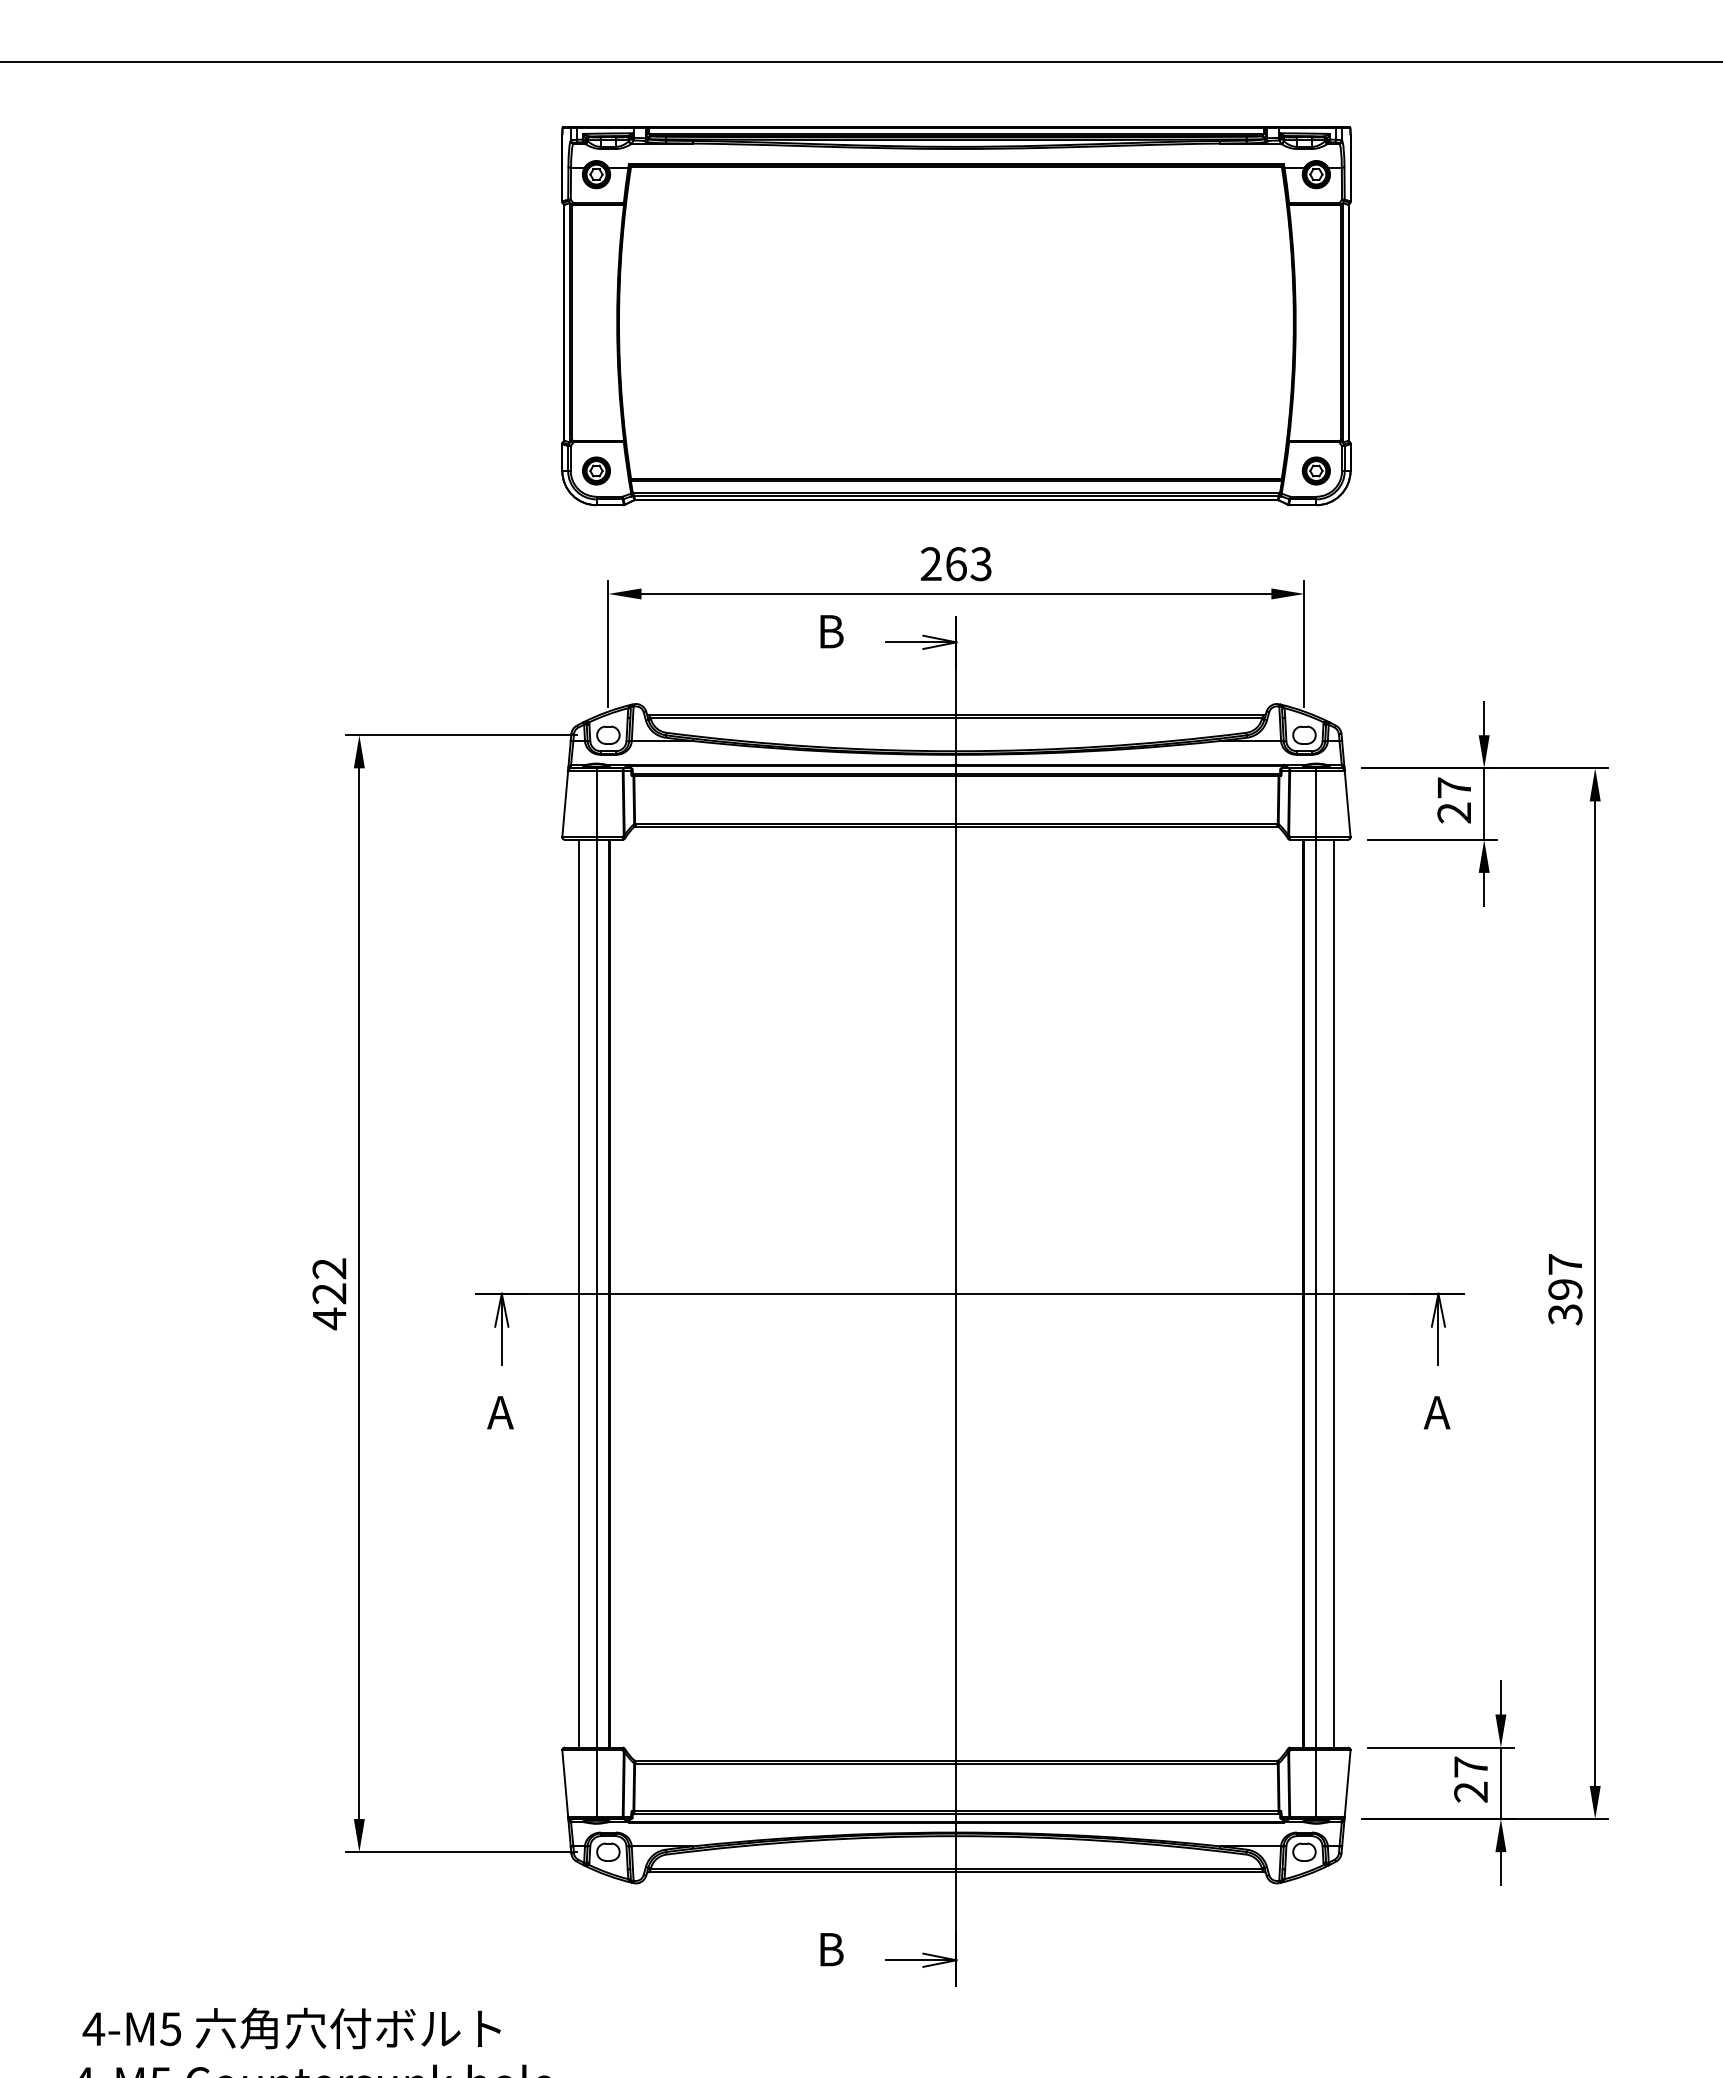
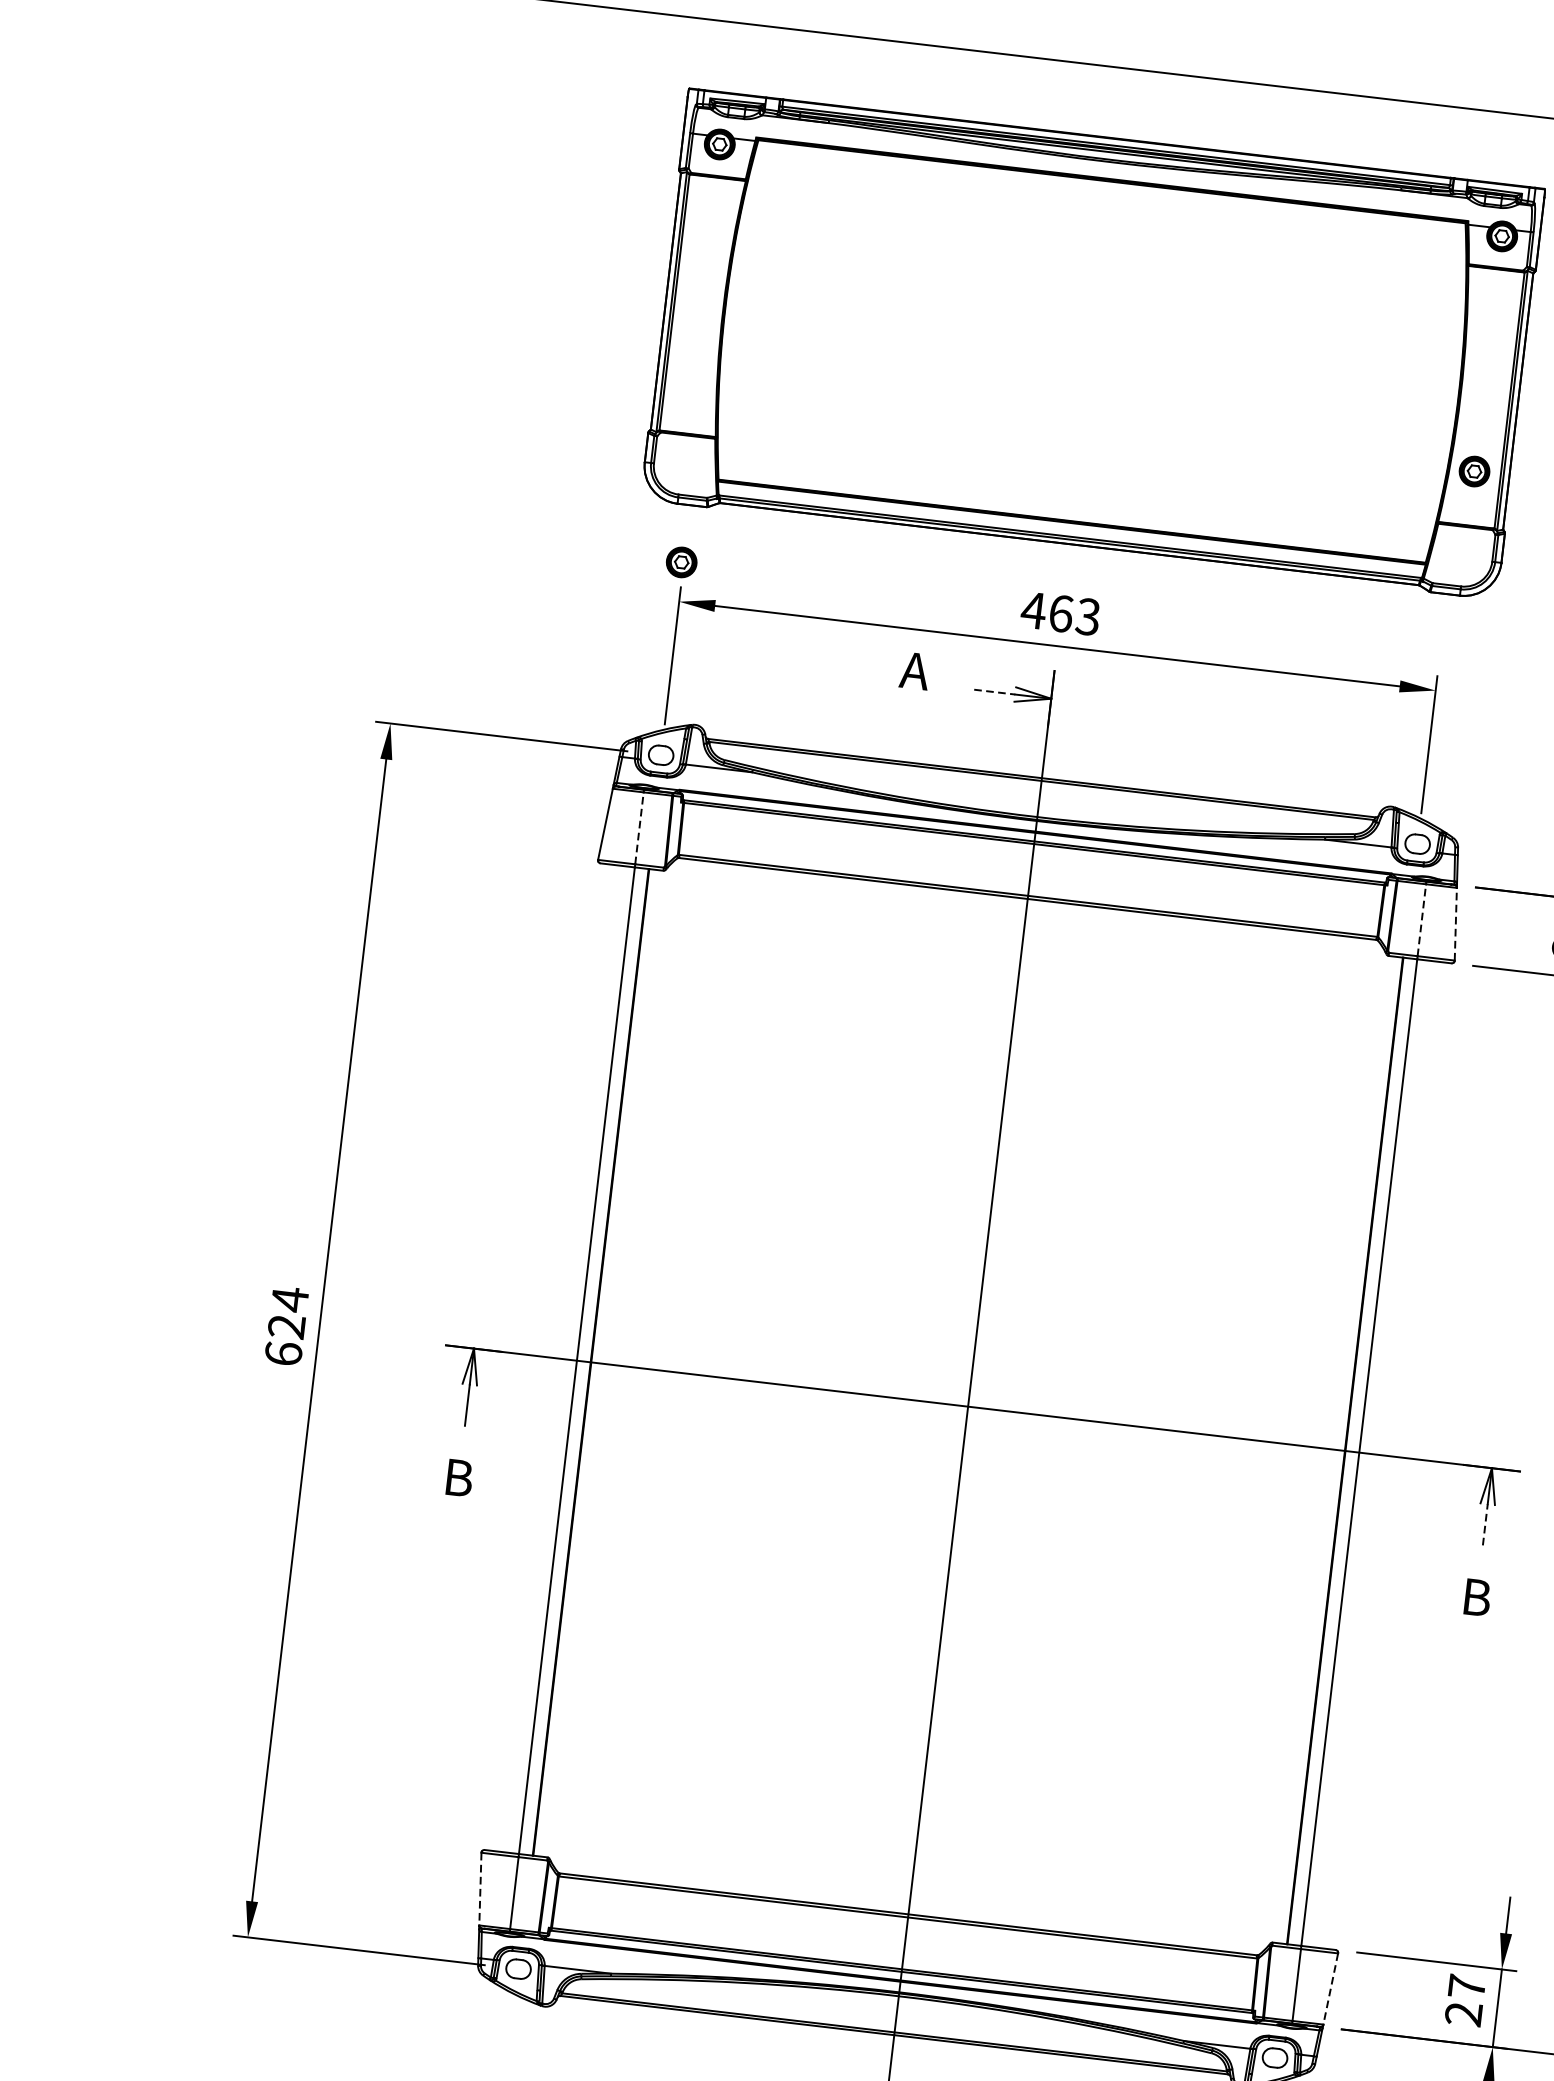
part: (596, 470) -> (681, 561), moved
part: (1315, 470) -> (1473, 470), moved
text: (930, 563) -> (1033, 609), 263 -> 463
text: (829, 631) -> (914, 670), B -> A
line: (904, 642) -> (994, 692), solid -> dashed
line: (596, 803) -> (639, 827), solid -> dashed
line: (1316, 803) -> (1422, 919), solid -> dashed
line: (1347, 803) -> (1455, 923), solid -> dashed
text: (329, 1293) -> (286, 1326), 422 -> 624
line: (579, 1293) -> (558, 1358), removed
line: (1333, 1293) -> (1377, 1454), removed
line: (1438, 1345) -> (1485, 1524), solid -> dashed
text: (500, 1412) -> (457, 1477), A -> B
text: (1436, 1412) -> (1474, 1597), A -> B
line: (565, 1784) -> (480, 1890), solid -> dashed
line: (1347, 1784) -> (1330, 1990), solid -> dashed

